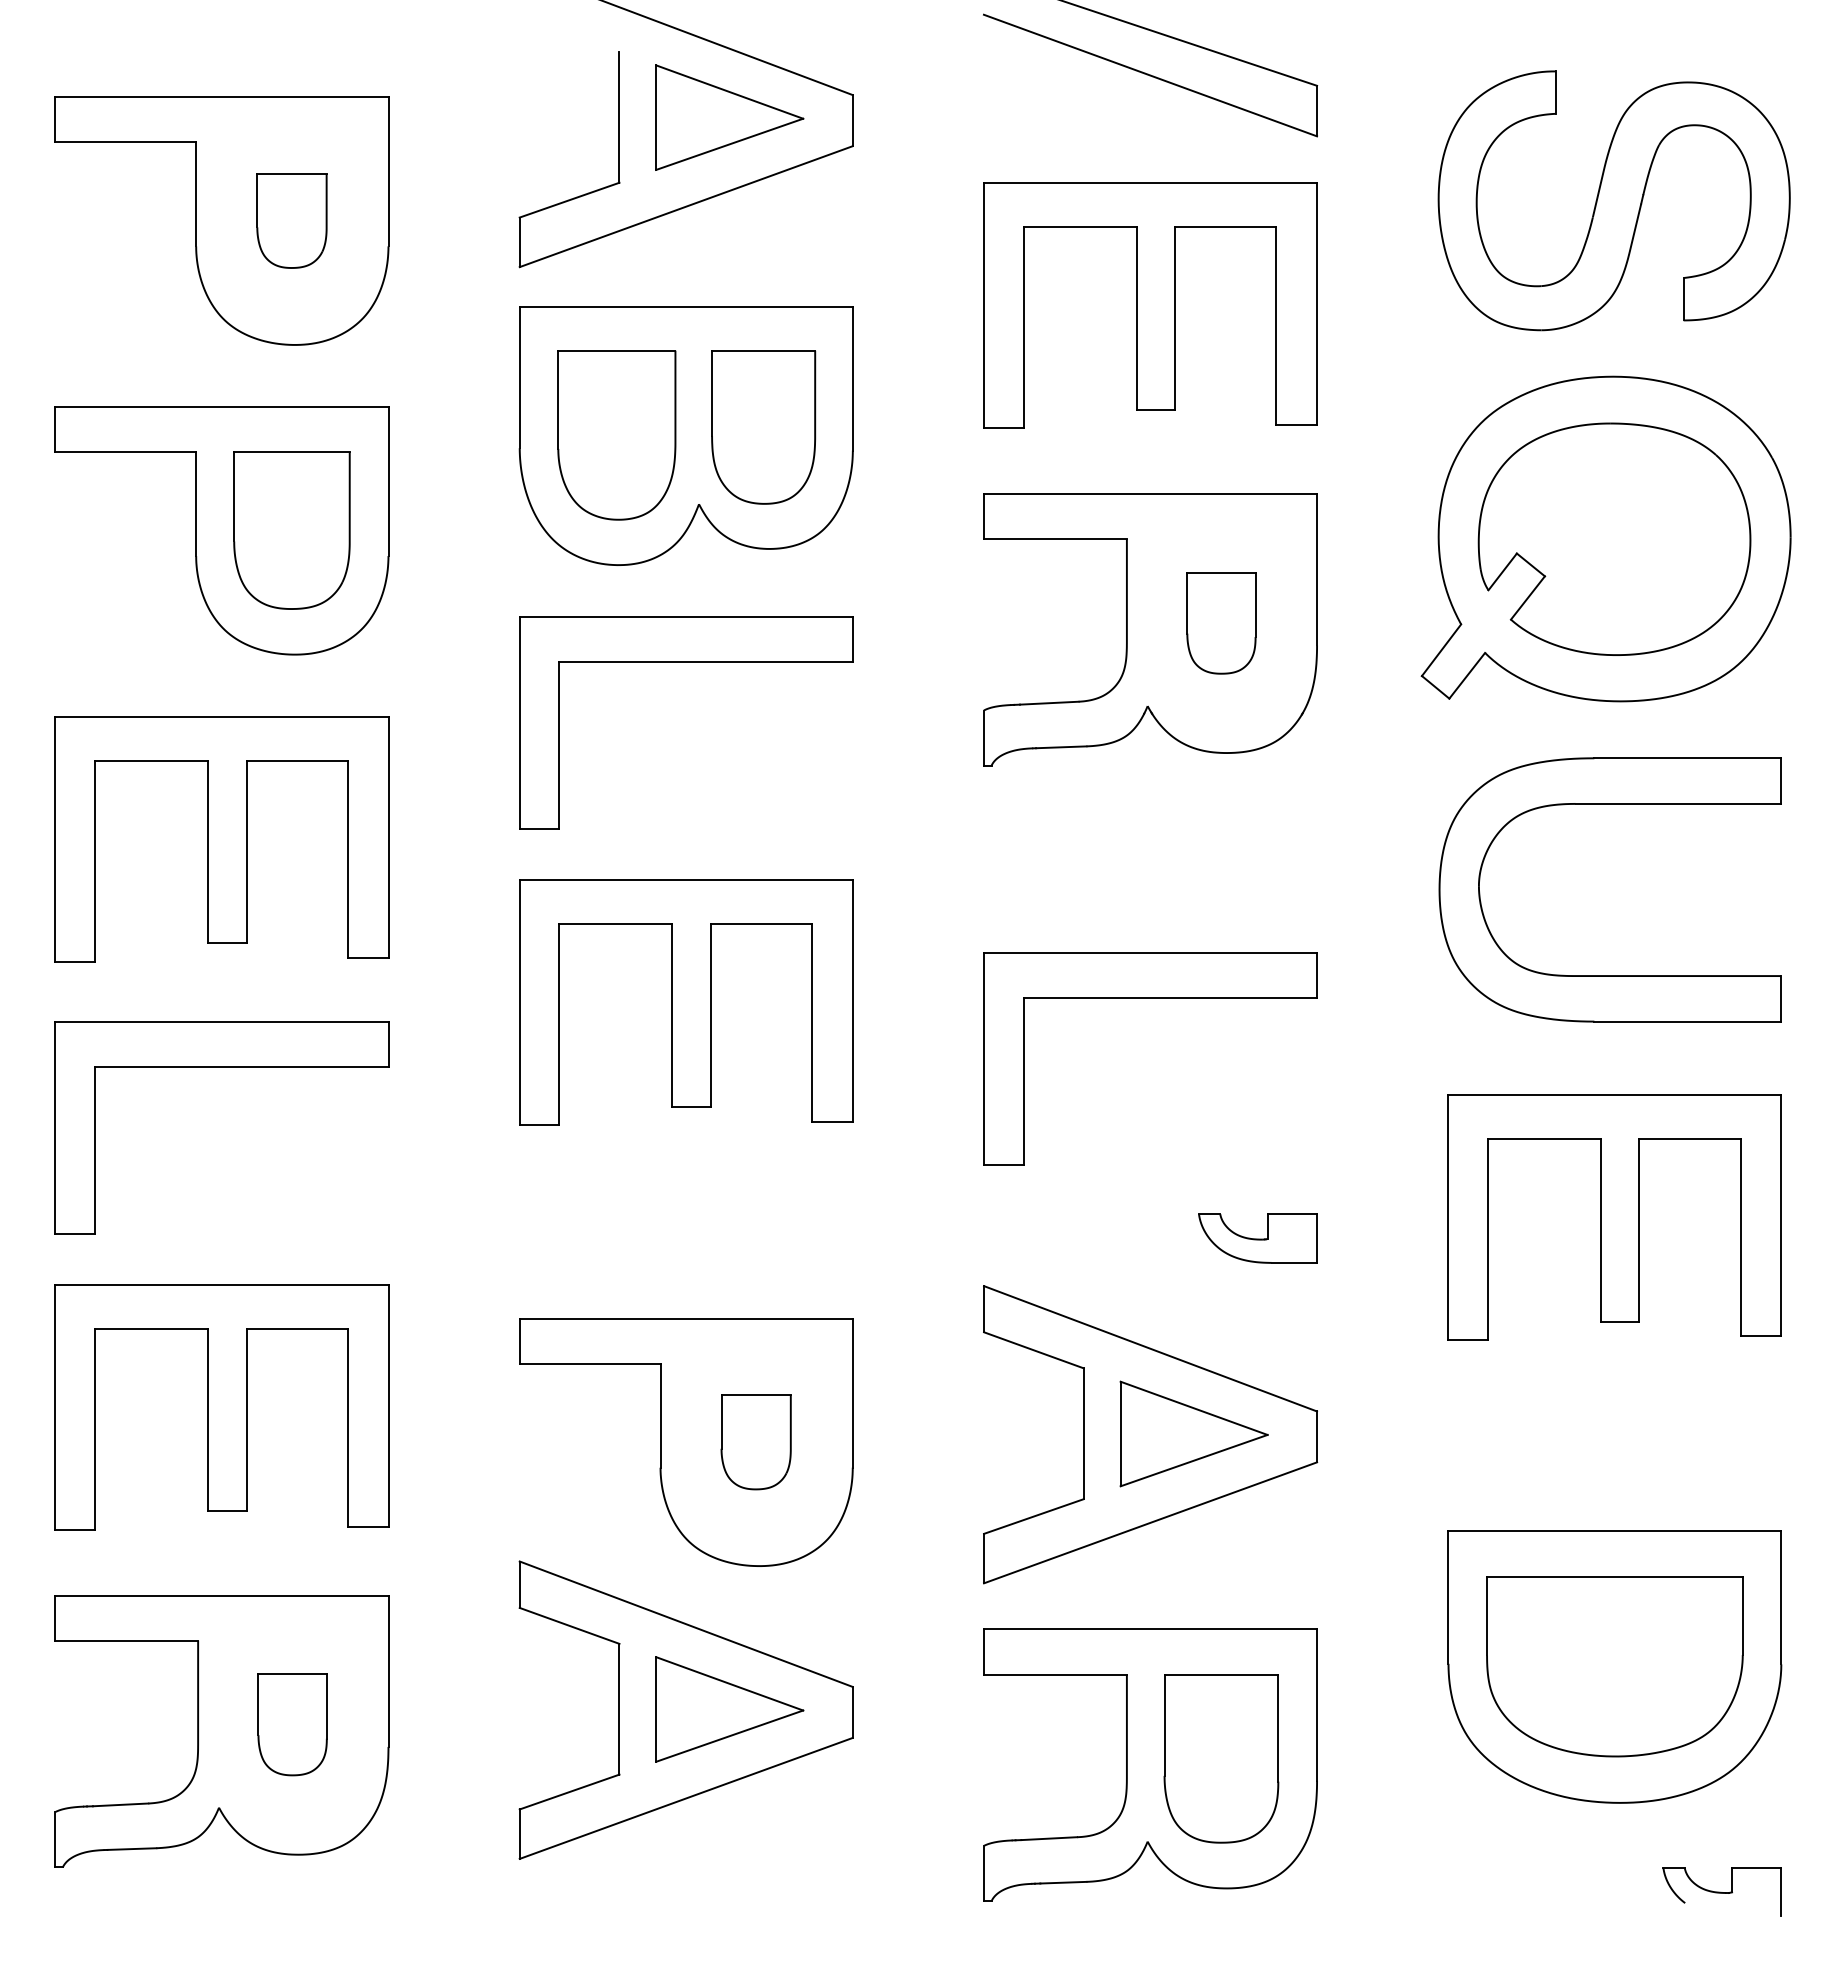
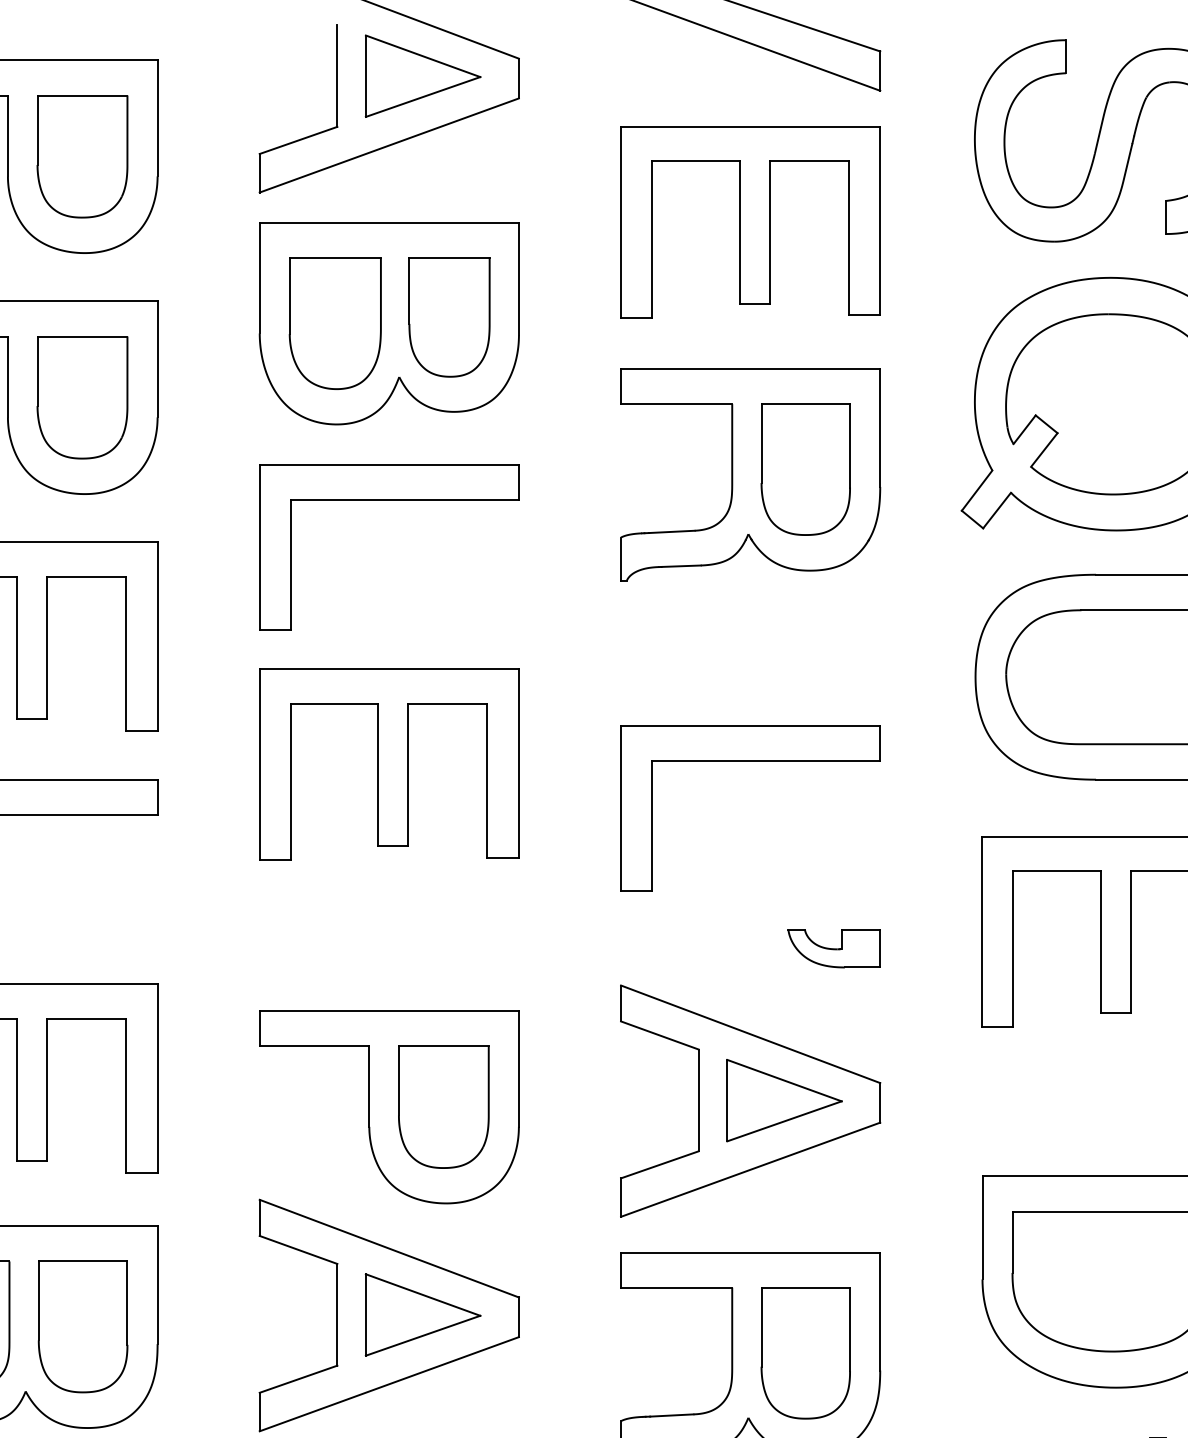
part: (291, 220) -> (82, 156), size x1.67
part: (1221, 623) -> (805, 469), size x1.67
part: (755, 1442) -> (443, 1107), size x1.67
part: (292, 1724) -> (82, 1326), size x1.67

